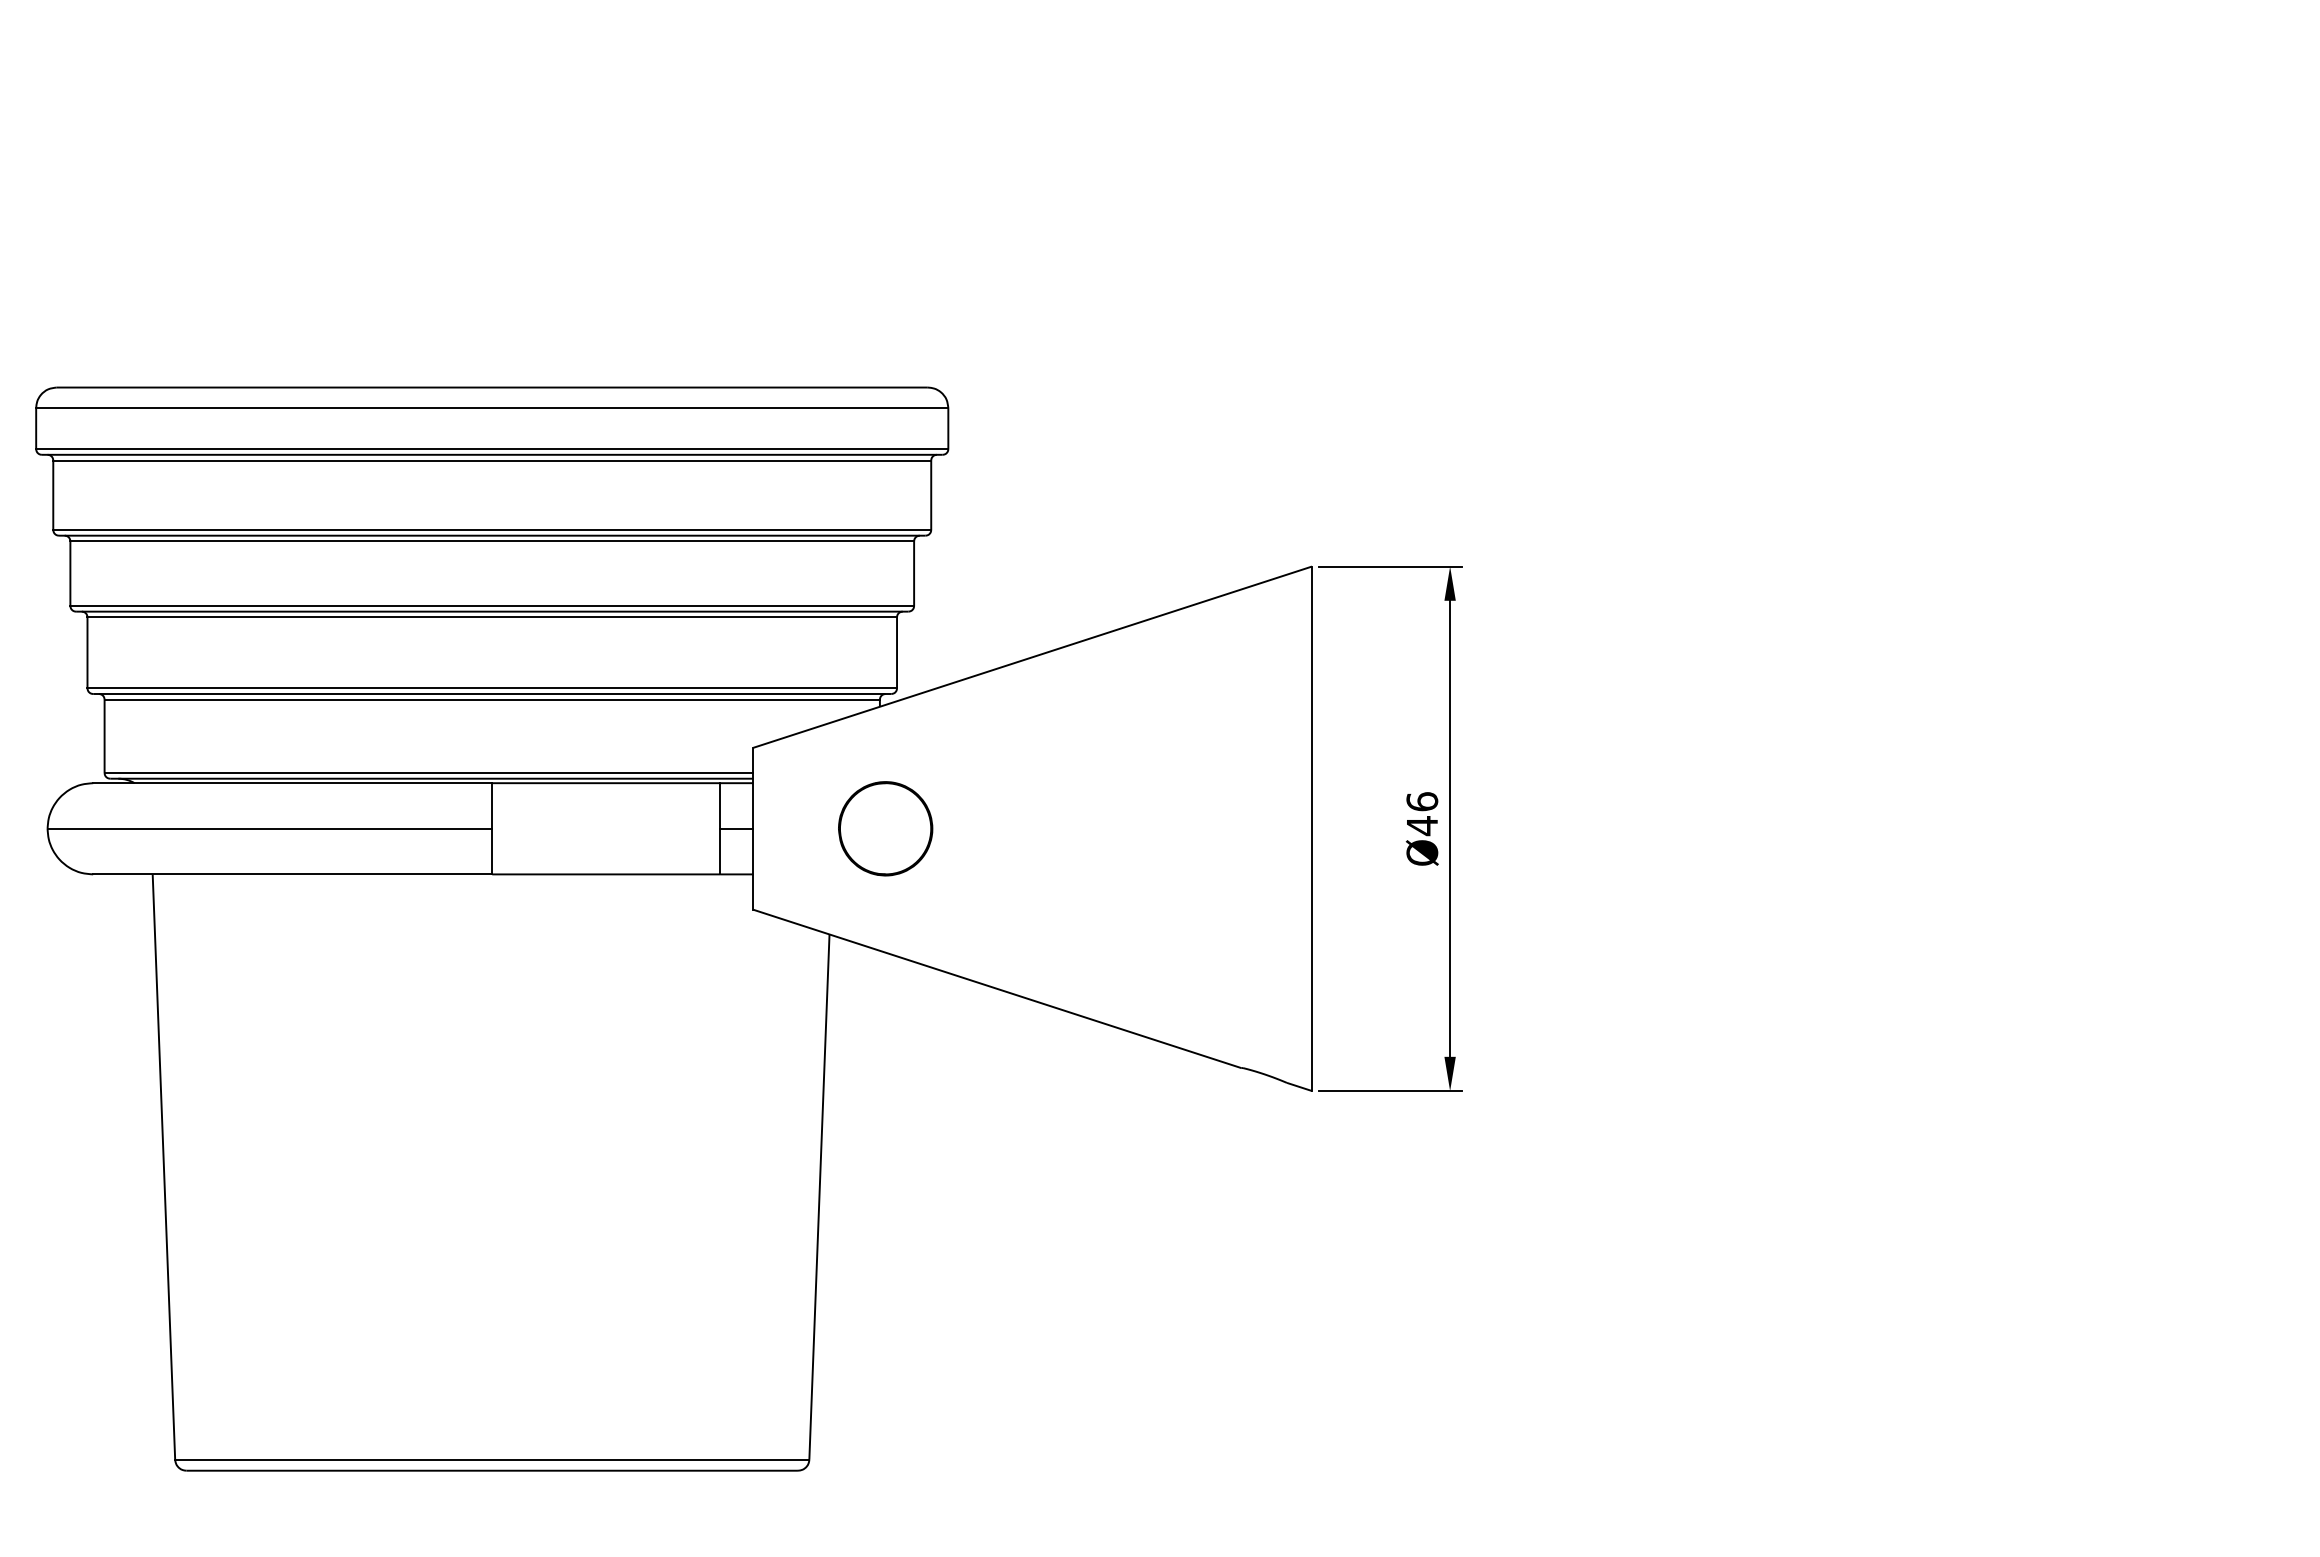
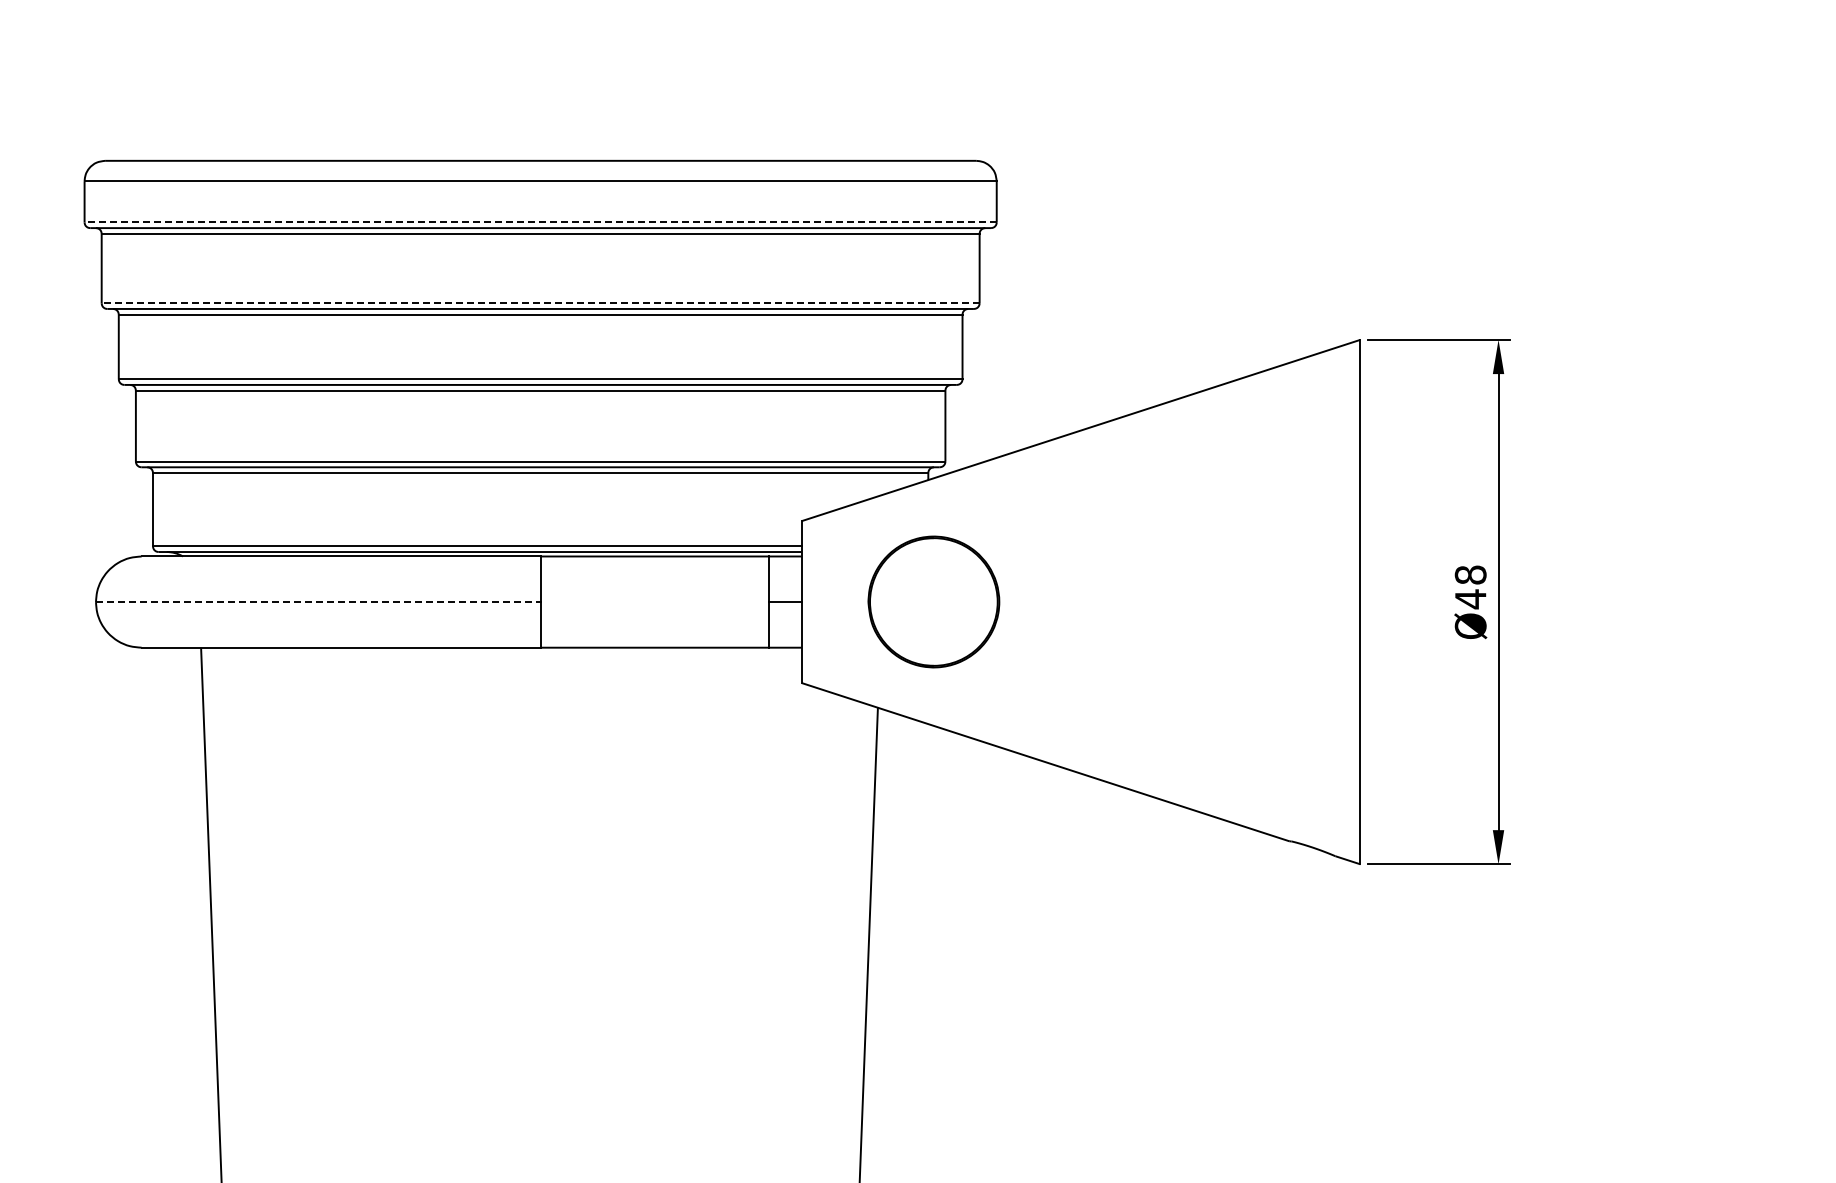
line: (491, 449) -> (539, 222), solid -> dashed
line: (492, 529) -> (540, 302), solid -> dashed
text: (1422, 801) -> (1470, 574), Ø46 -> Ø48
line: (270, 828) -> (318, 601), solid -> dashed
part: (885, 828) -> (933, 601), size x1.4

